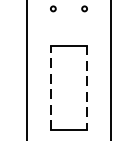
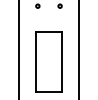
line: (51, 86) -> (36, 61), dashed -> solid
line: (86, 88) -> (61, 62), dashed -> solid

